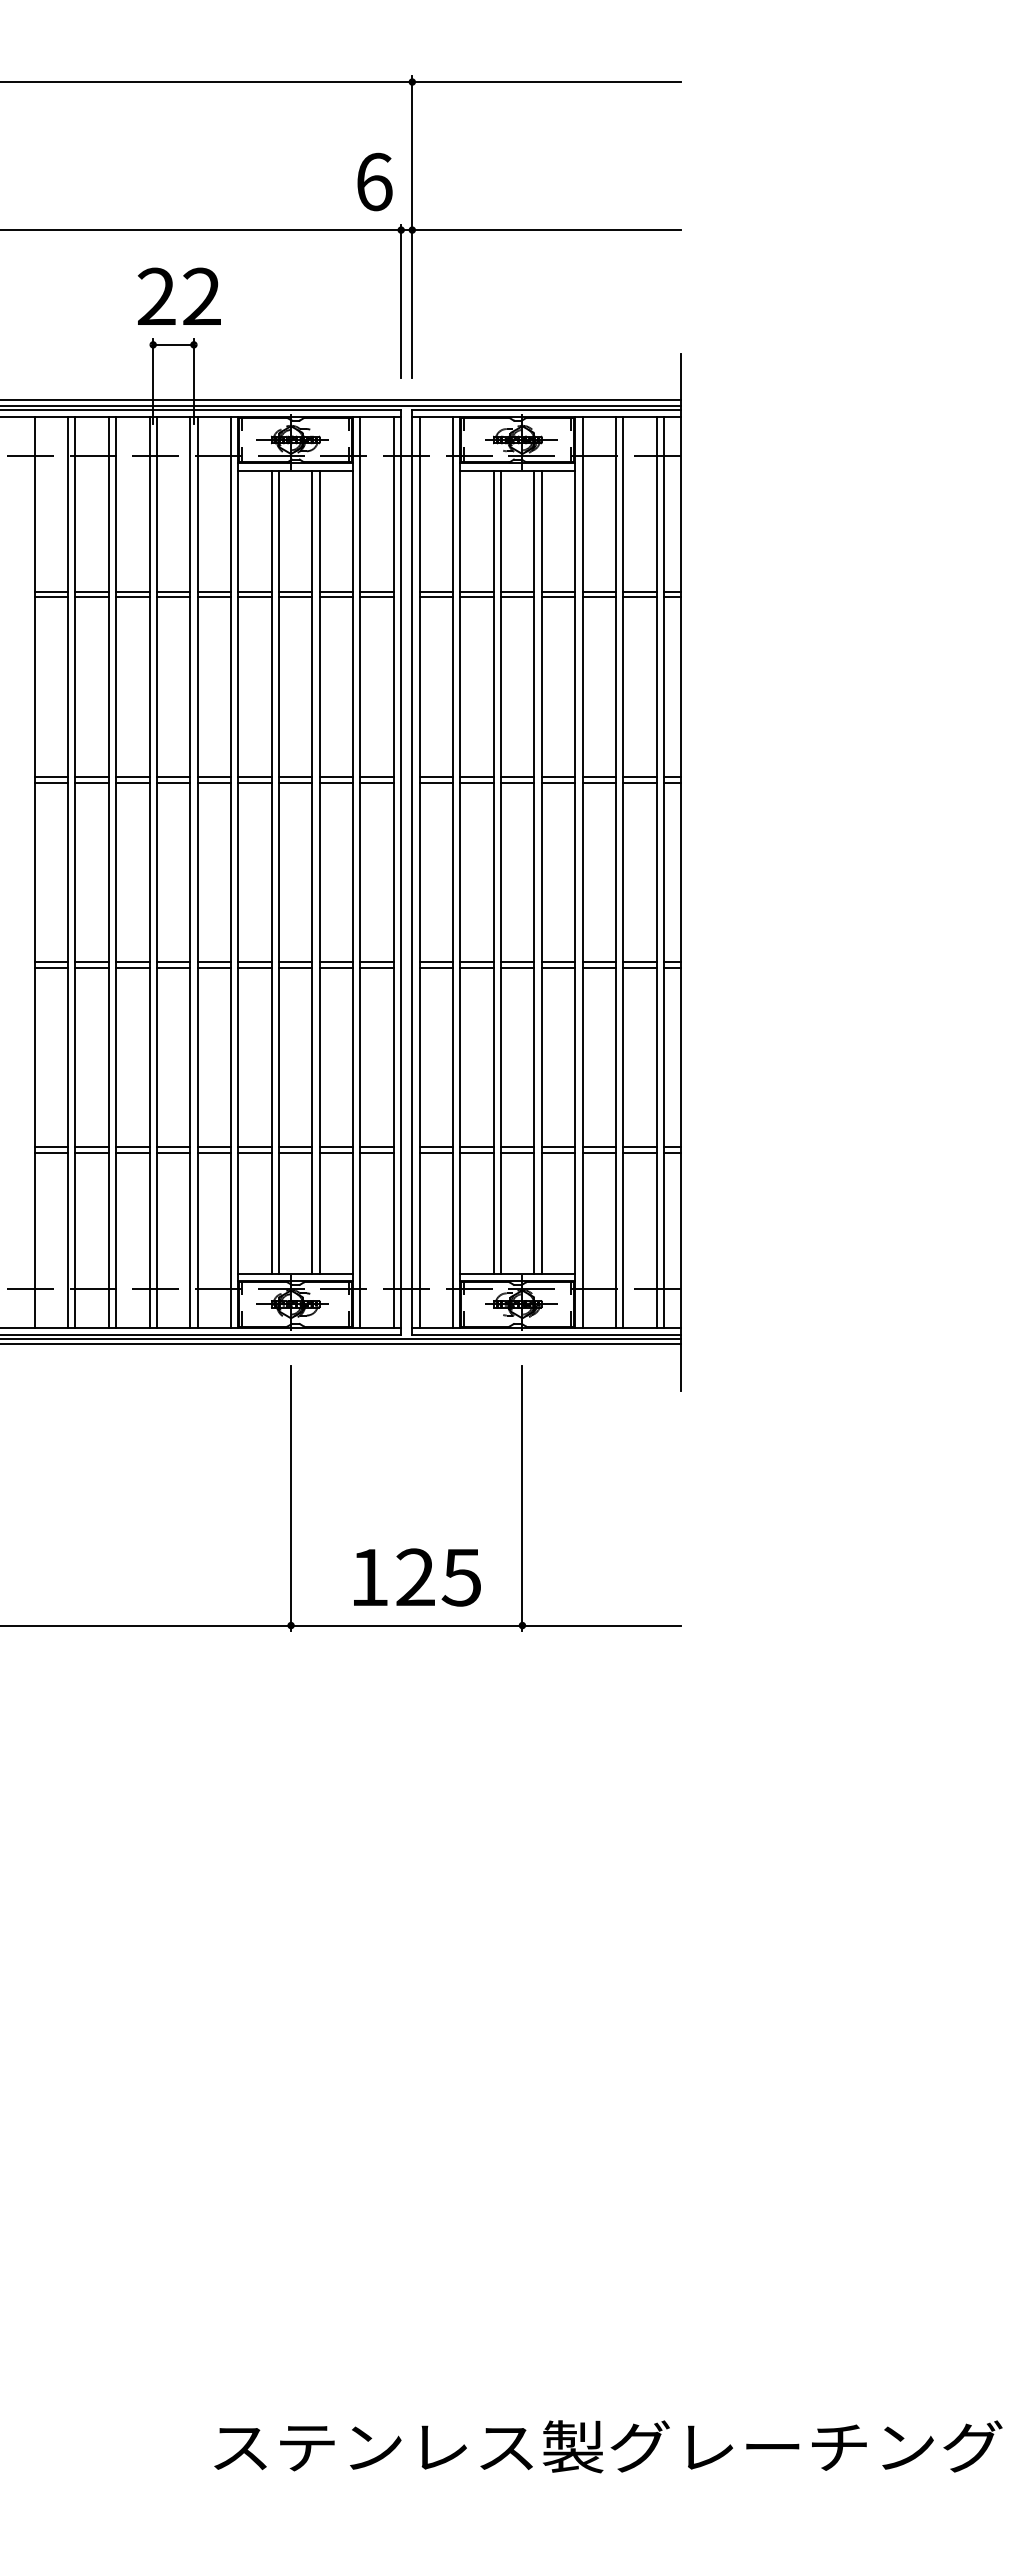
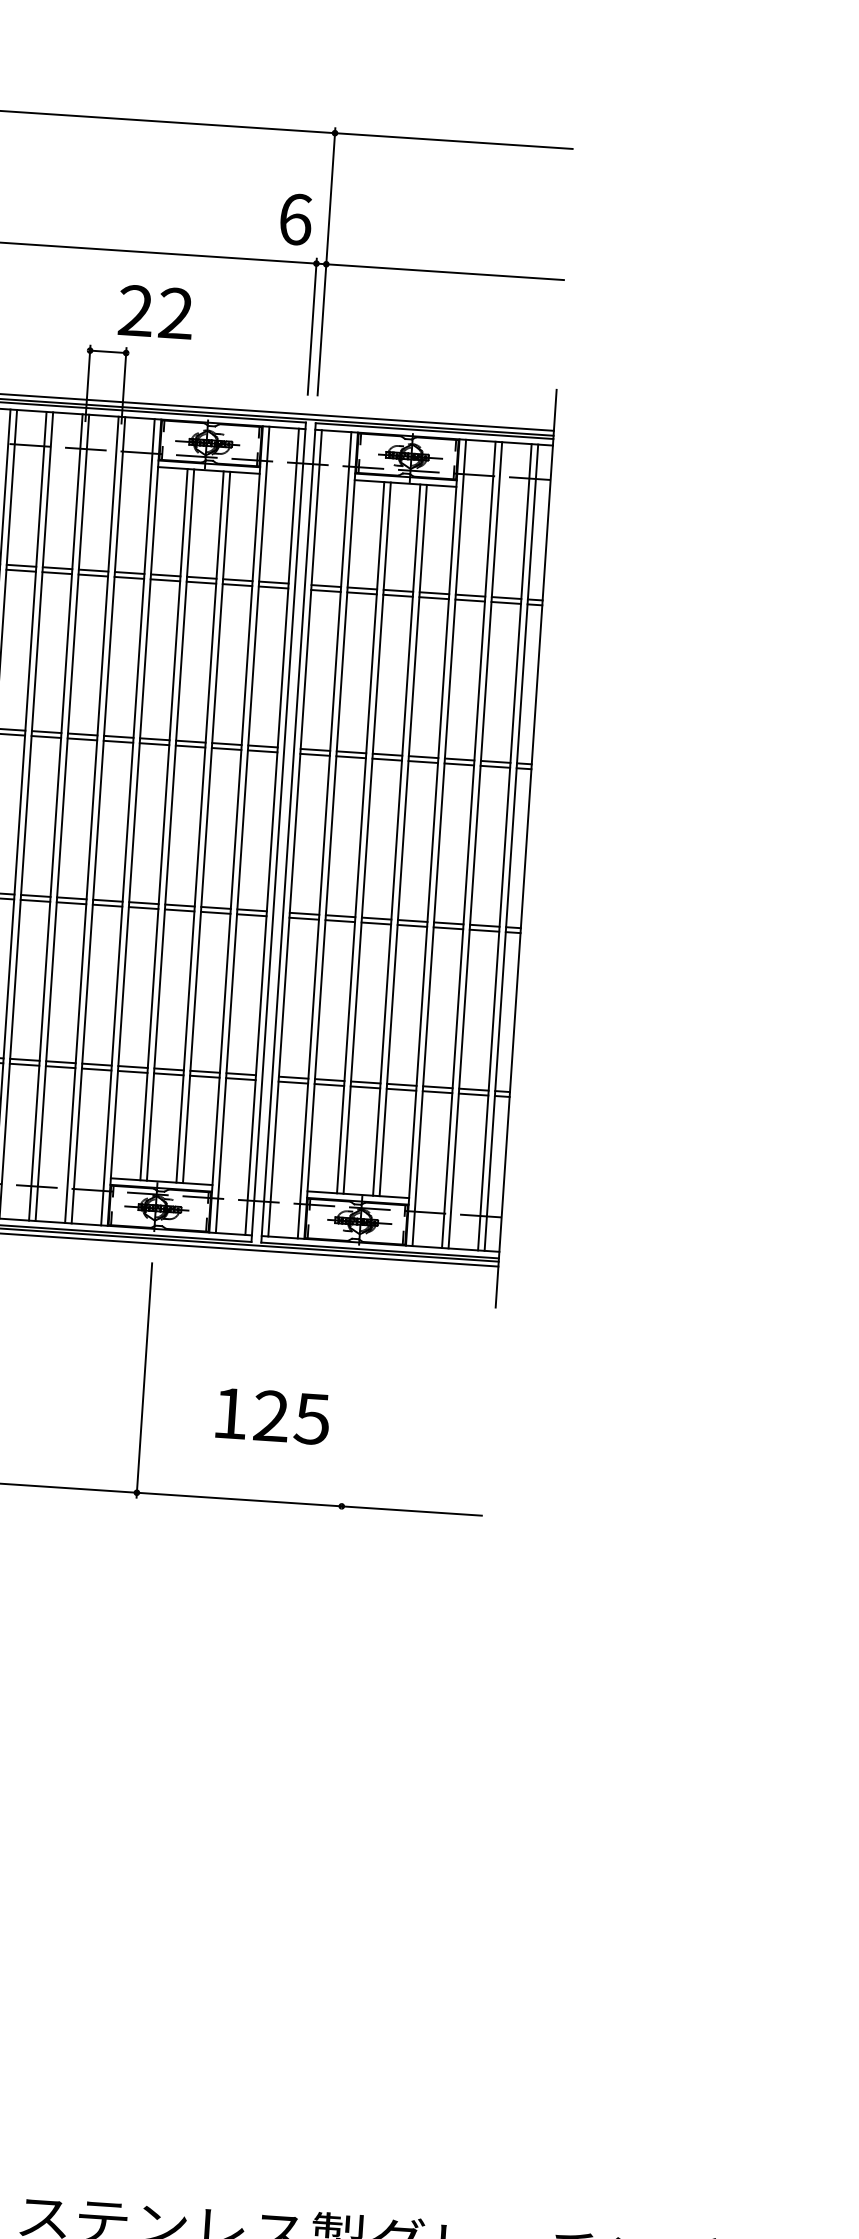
text: (178, 295) -> (155, 311), moved
line: (522, 1498) -> (349, 1393), removed
text: (417, 1577) -> (273, 1416), moved

